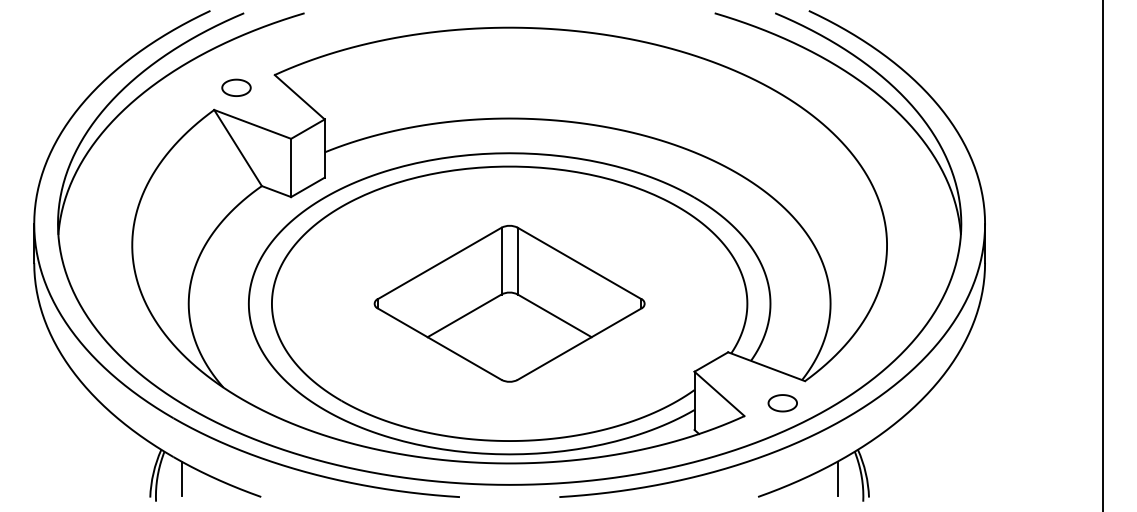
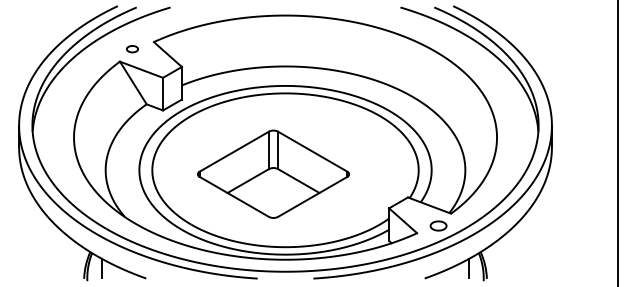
part: (236, 86) -> (132, 48), size x0.7
part: (509, 302) -> (273, 173), moved

